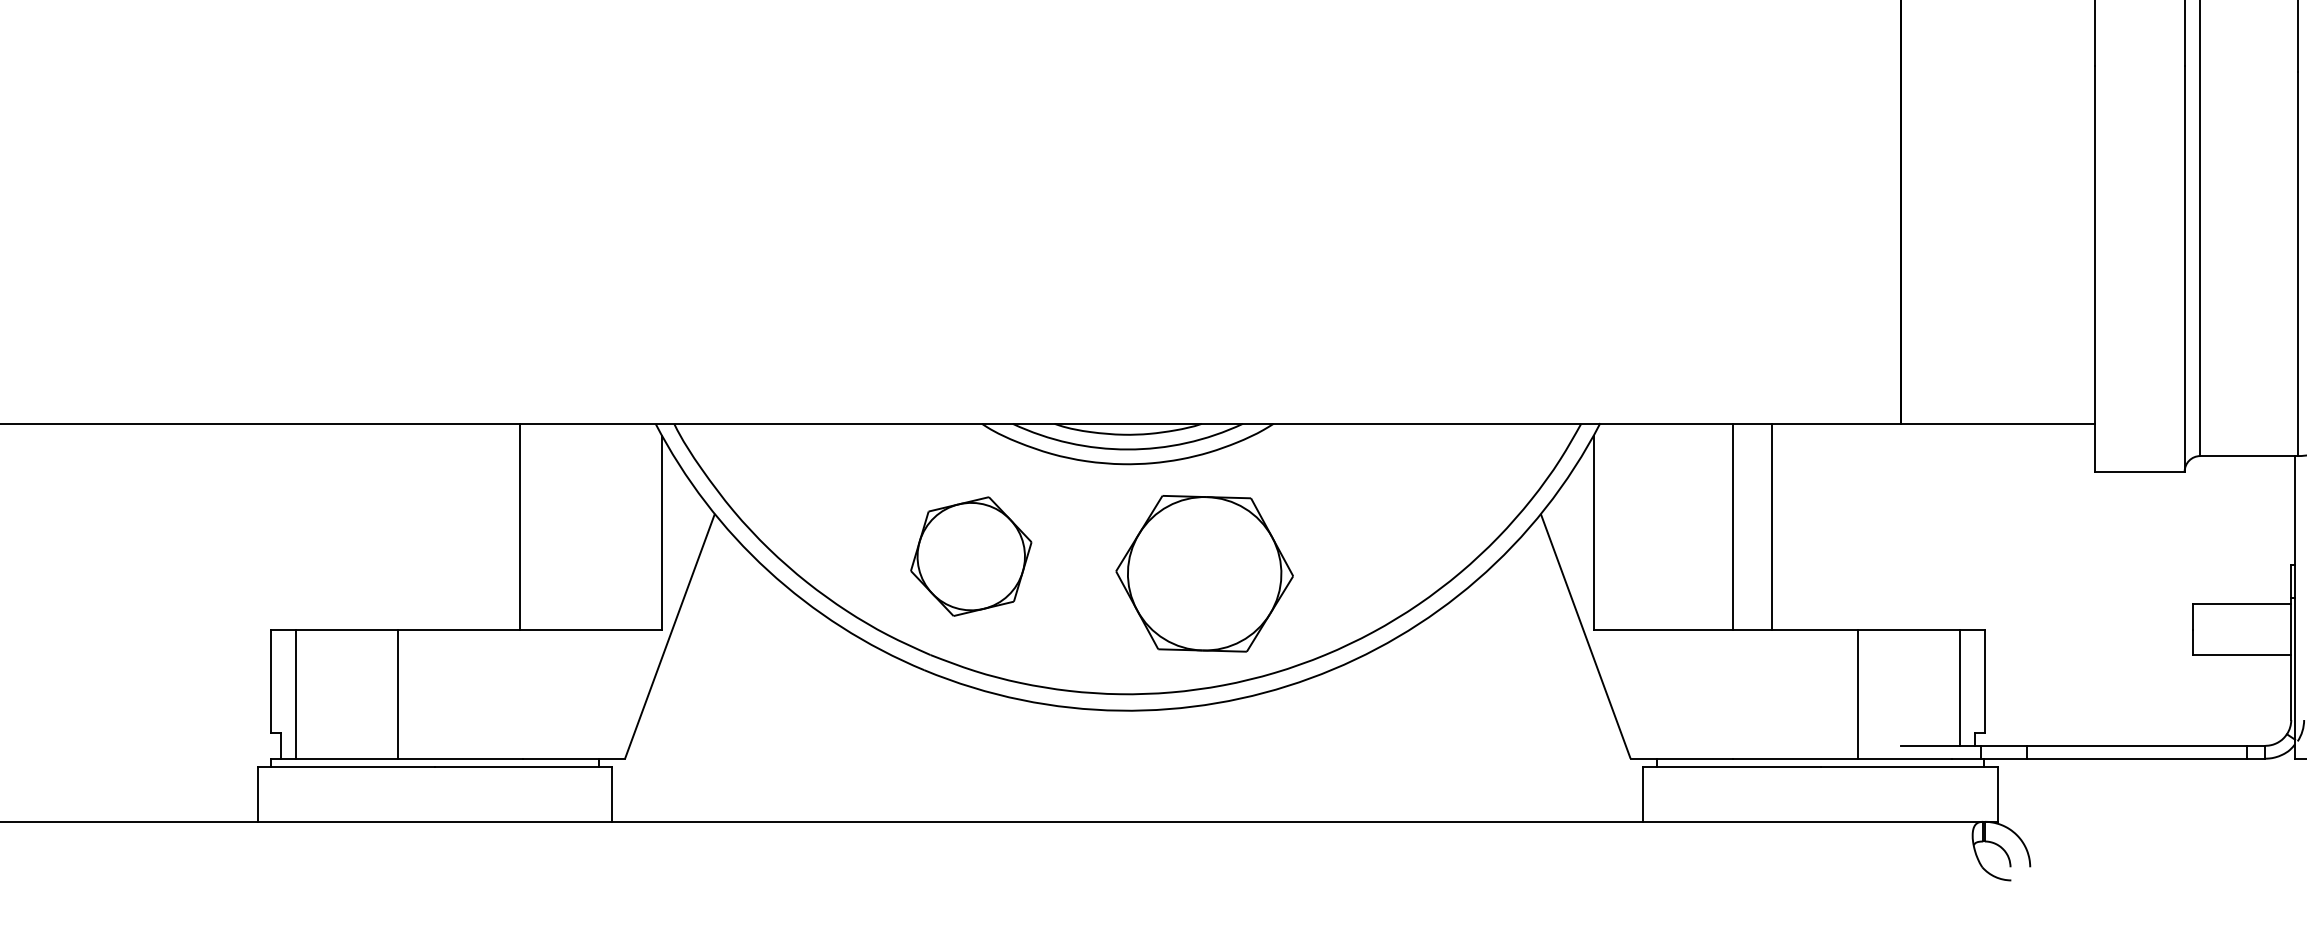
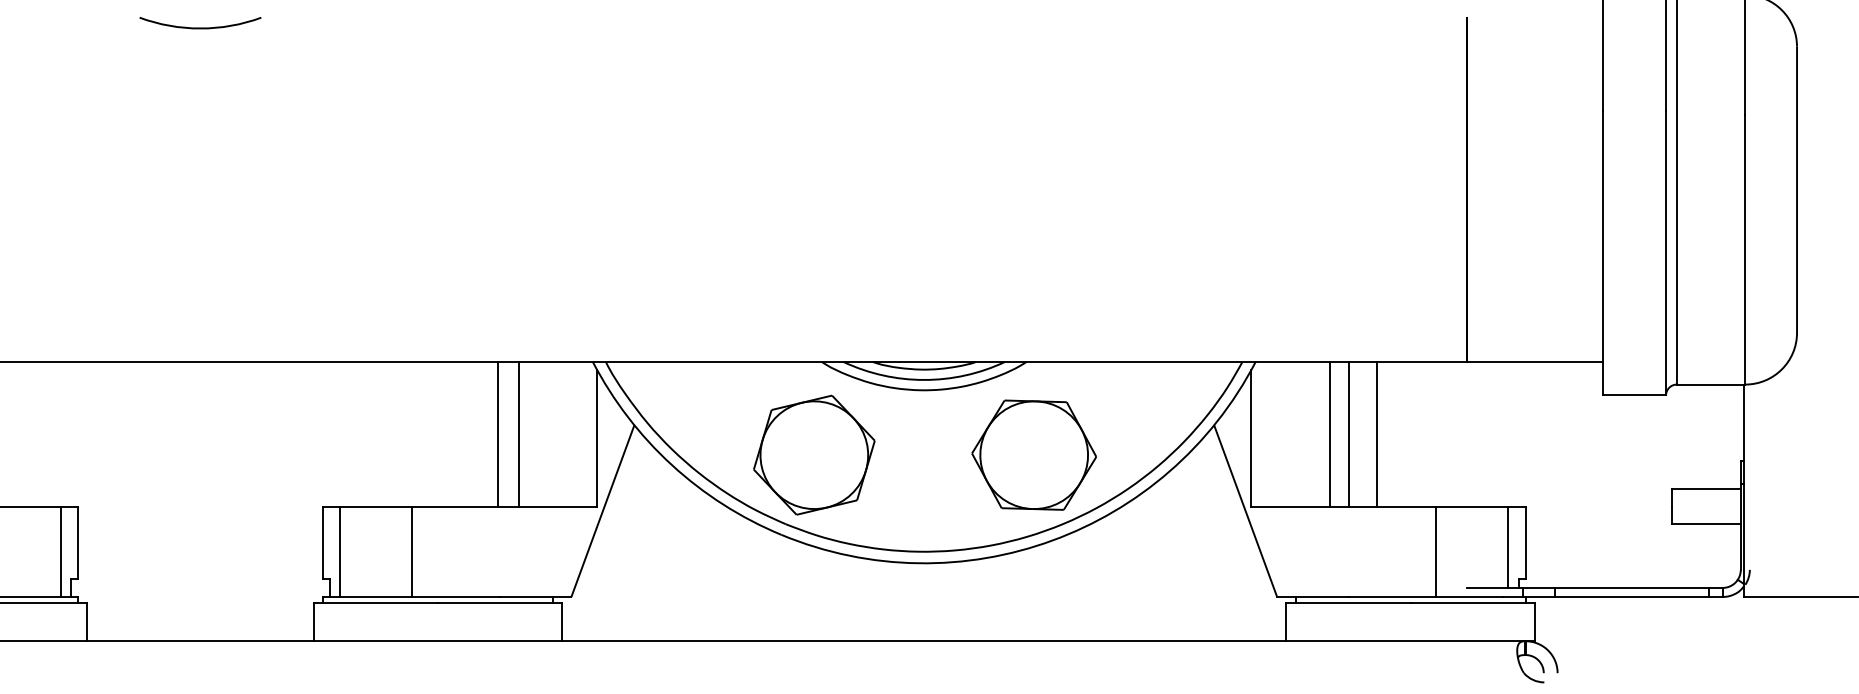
line: (549, 525) -> (518, 433), added
line: (1705, 525) -> (1329, 433), added
part: (971, 555) -> (814, 454), size x1.43
part: (1203, 572) -> (1033, 454), moved

